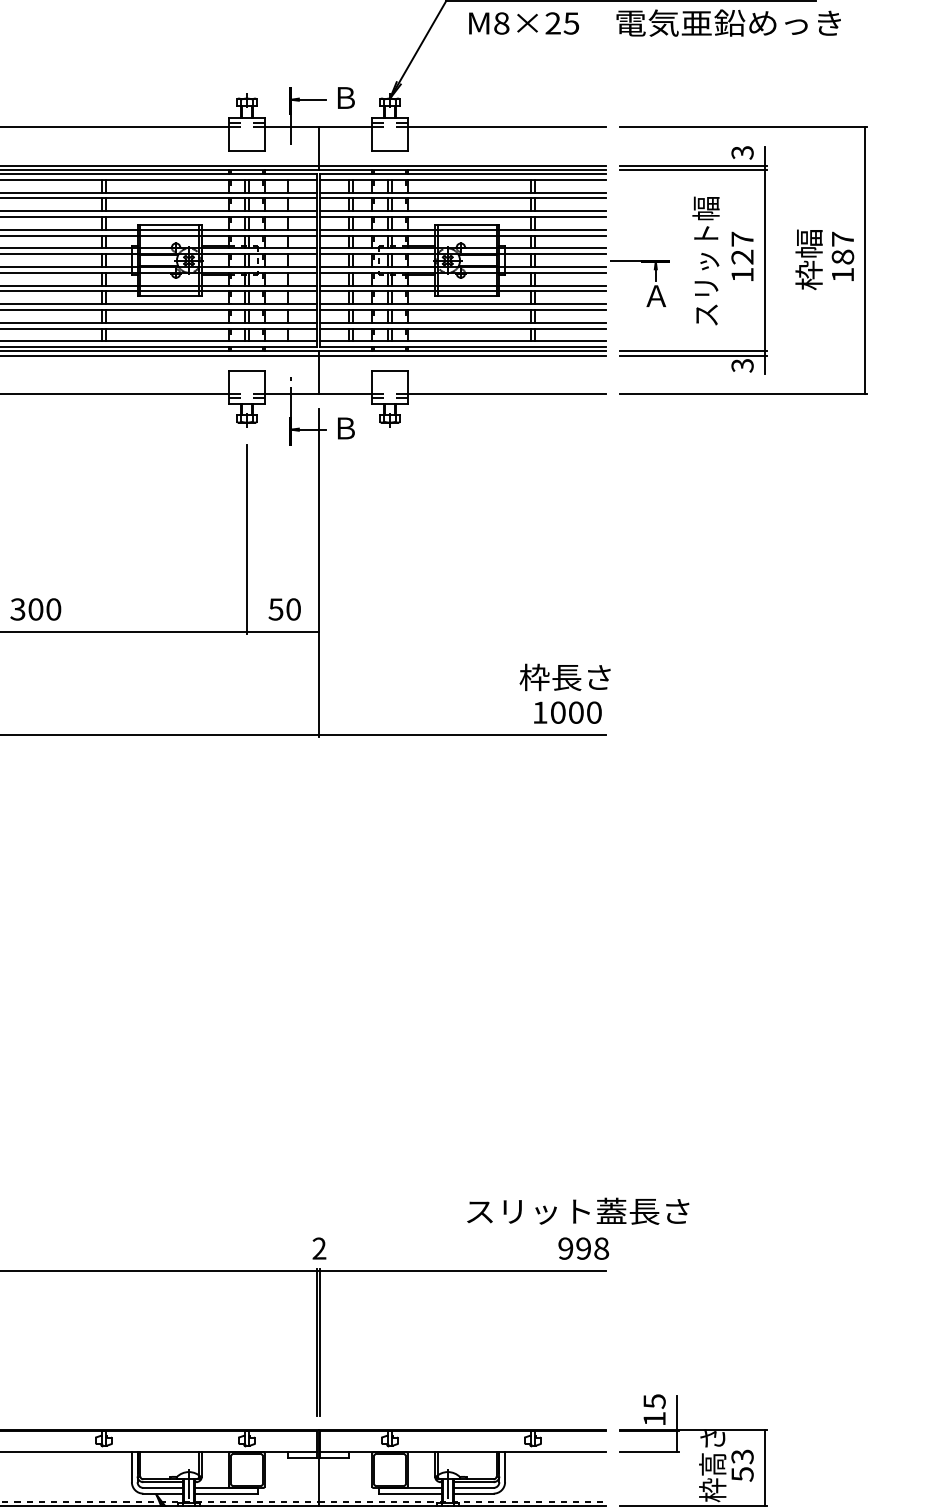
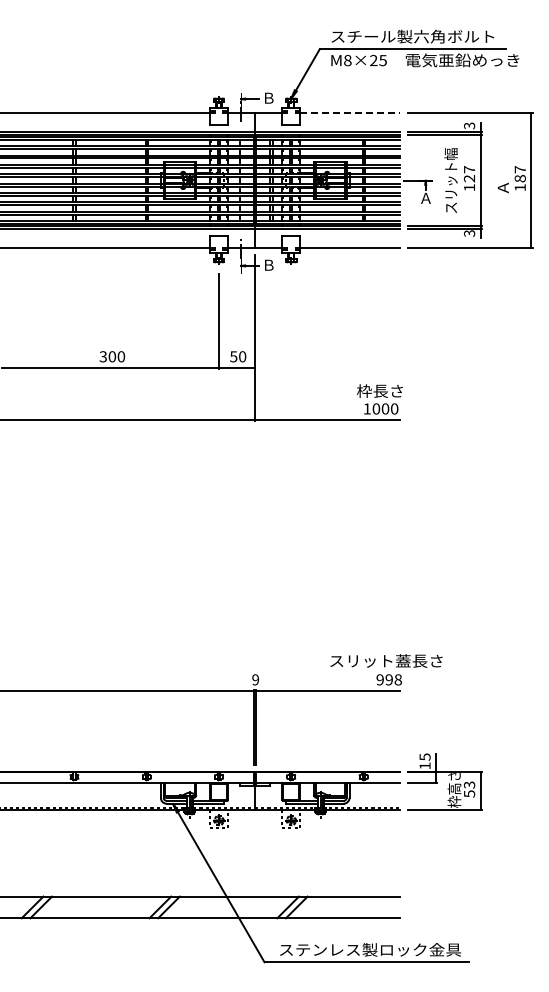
line: (507, 126) -> (350, 112), solid -> dashed
text: (809, 258) -> (503, 179), 枠幅 -> Ａ
text: (319, 1249) -> (255, 680), 2 -> 9

